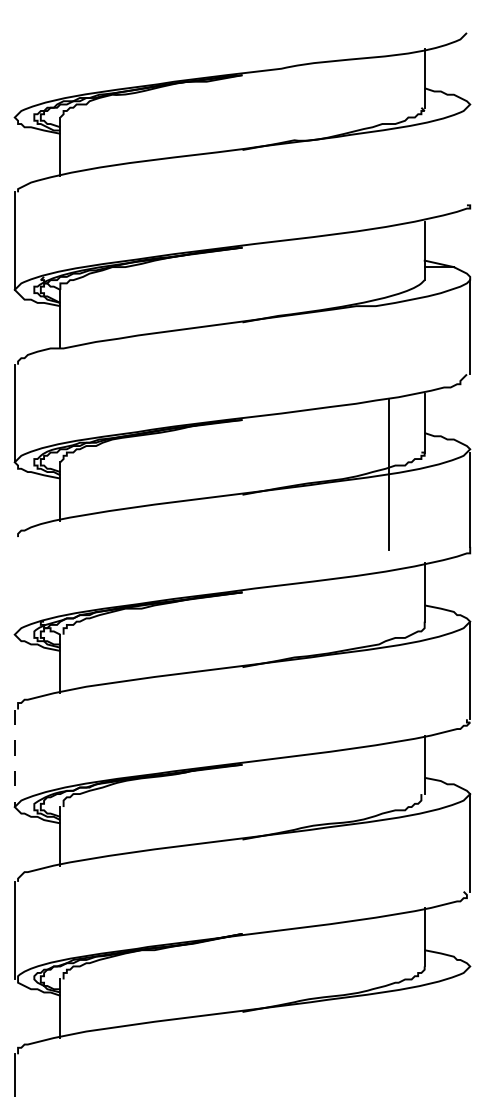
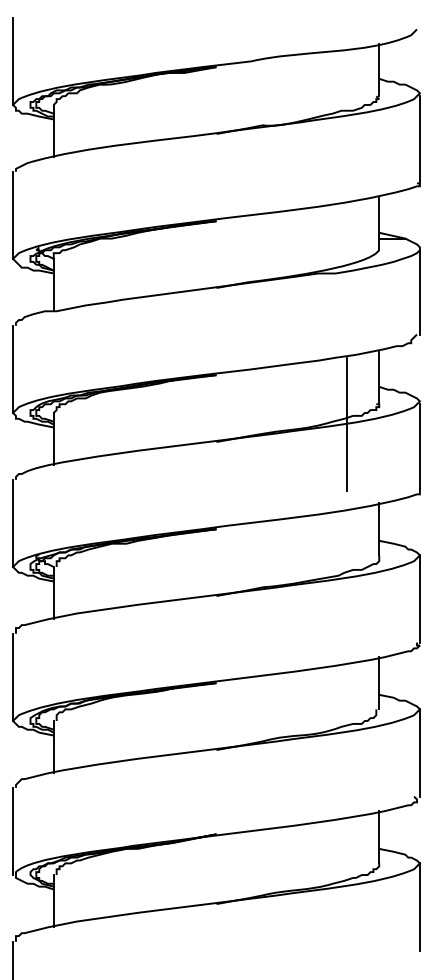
line: (15, 67) -> (13, 60), added
line: (469, 156) -> (419, 139), added
line: (15, 584) -> (13, 522), added
line: (15, 758) -> (13, 677), dashed -> solid
line: (469, 1014) -> (419, 906), added

